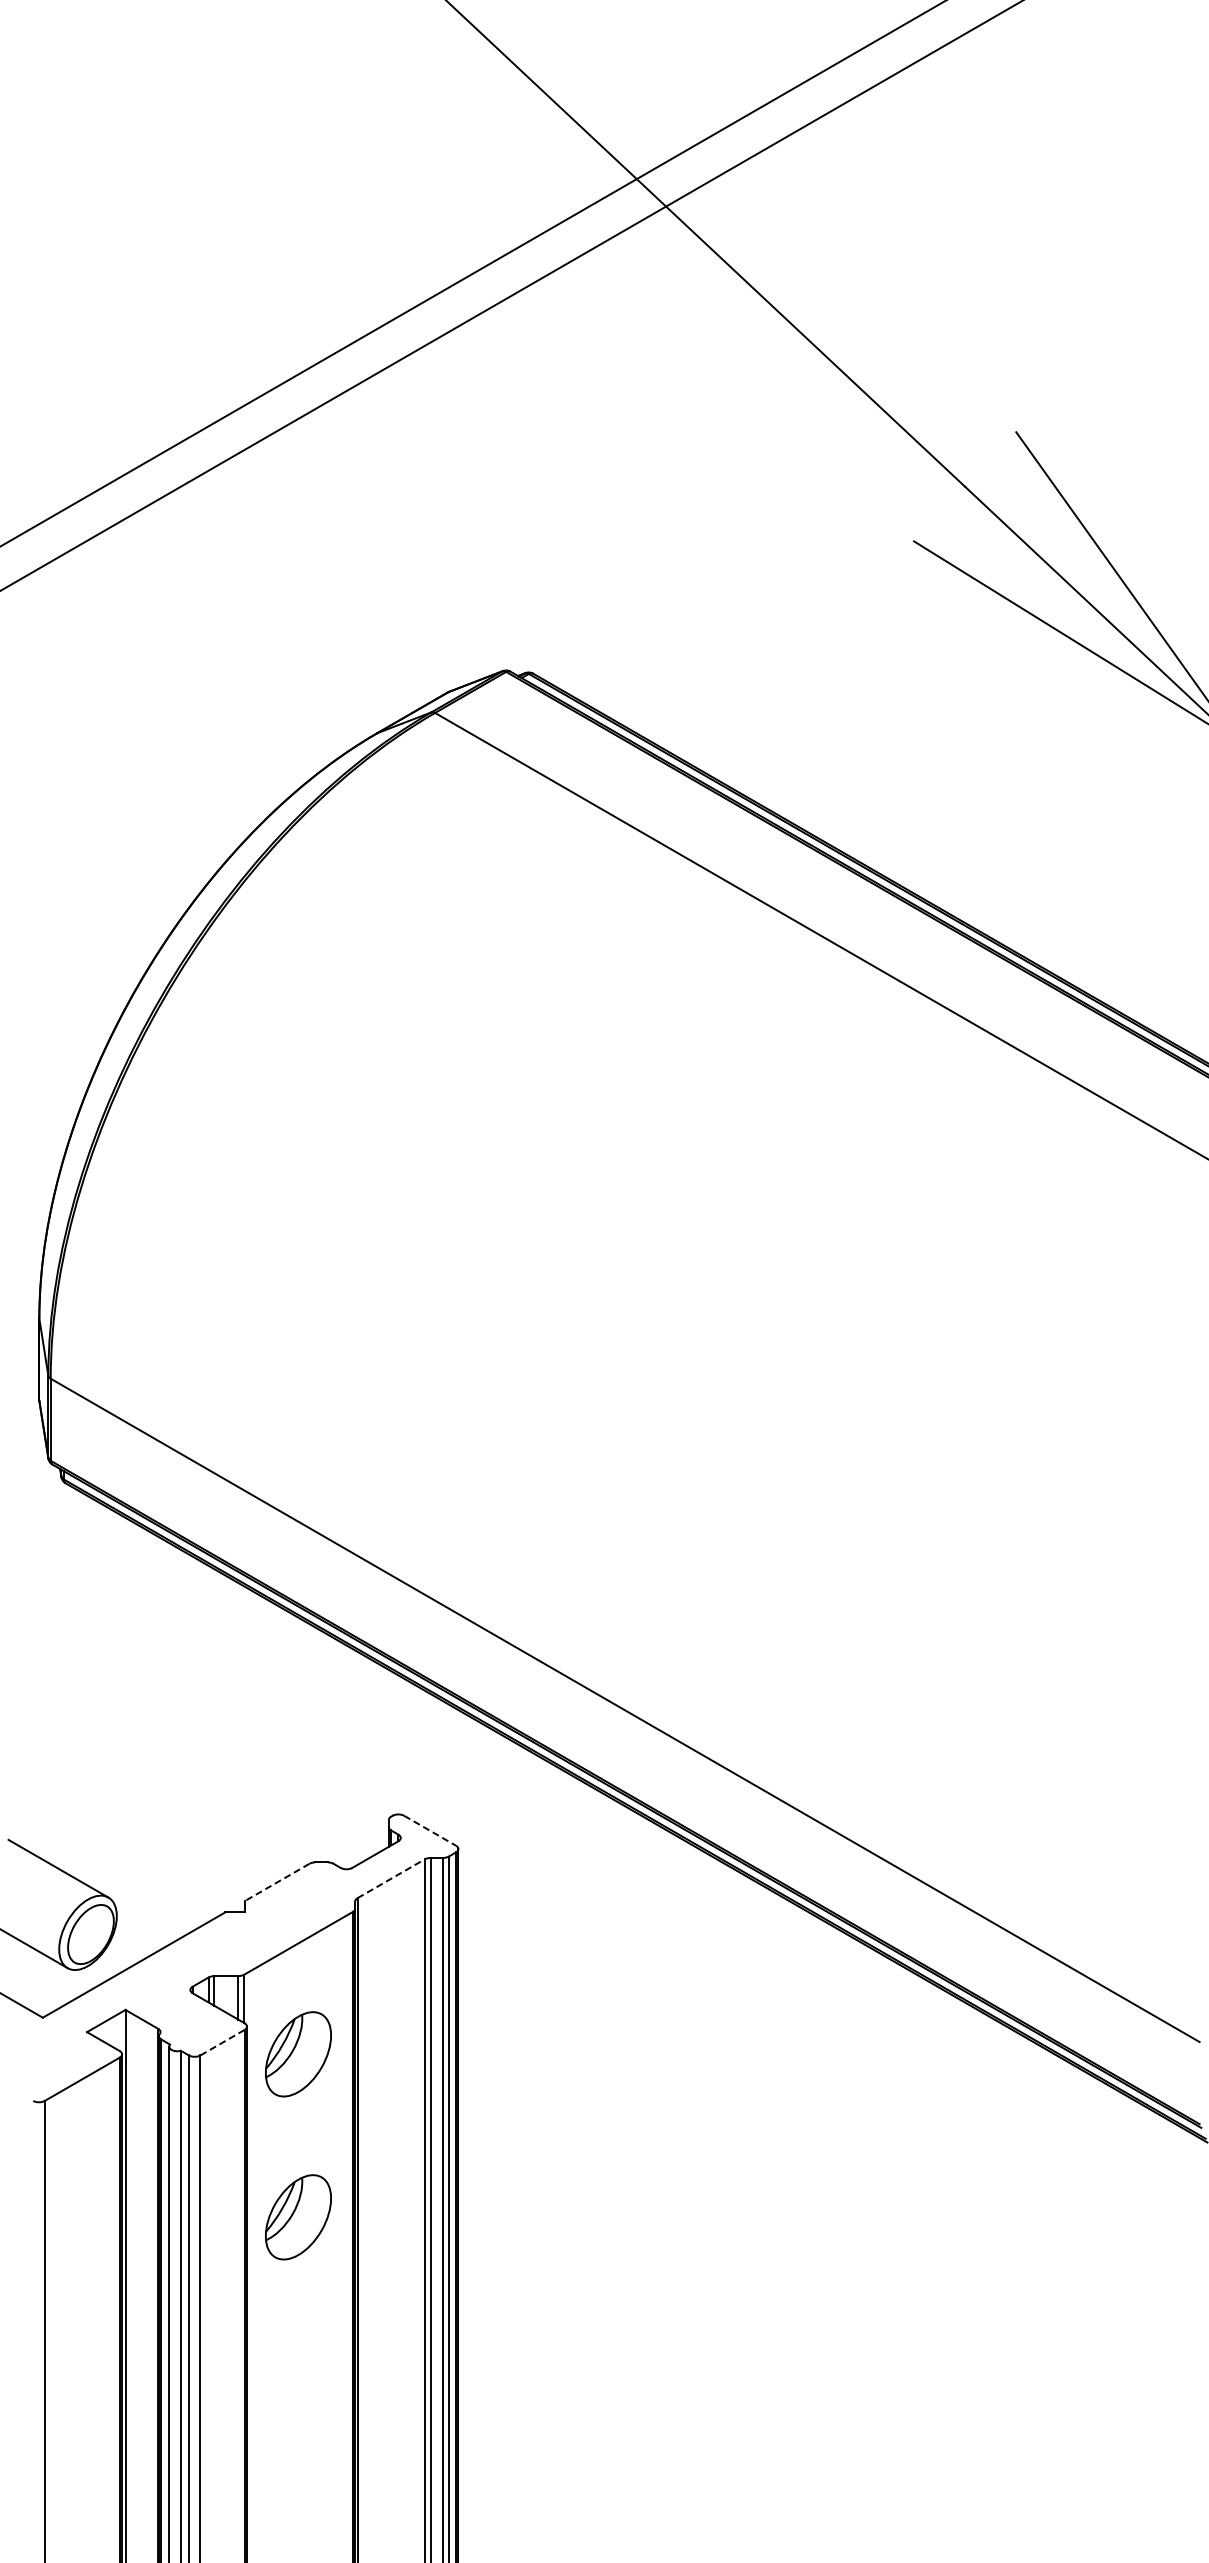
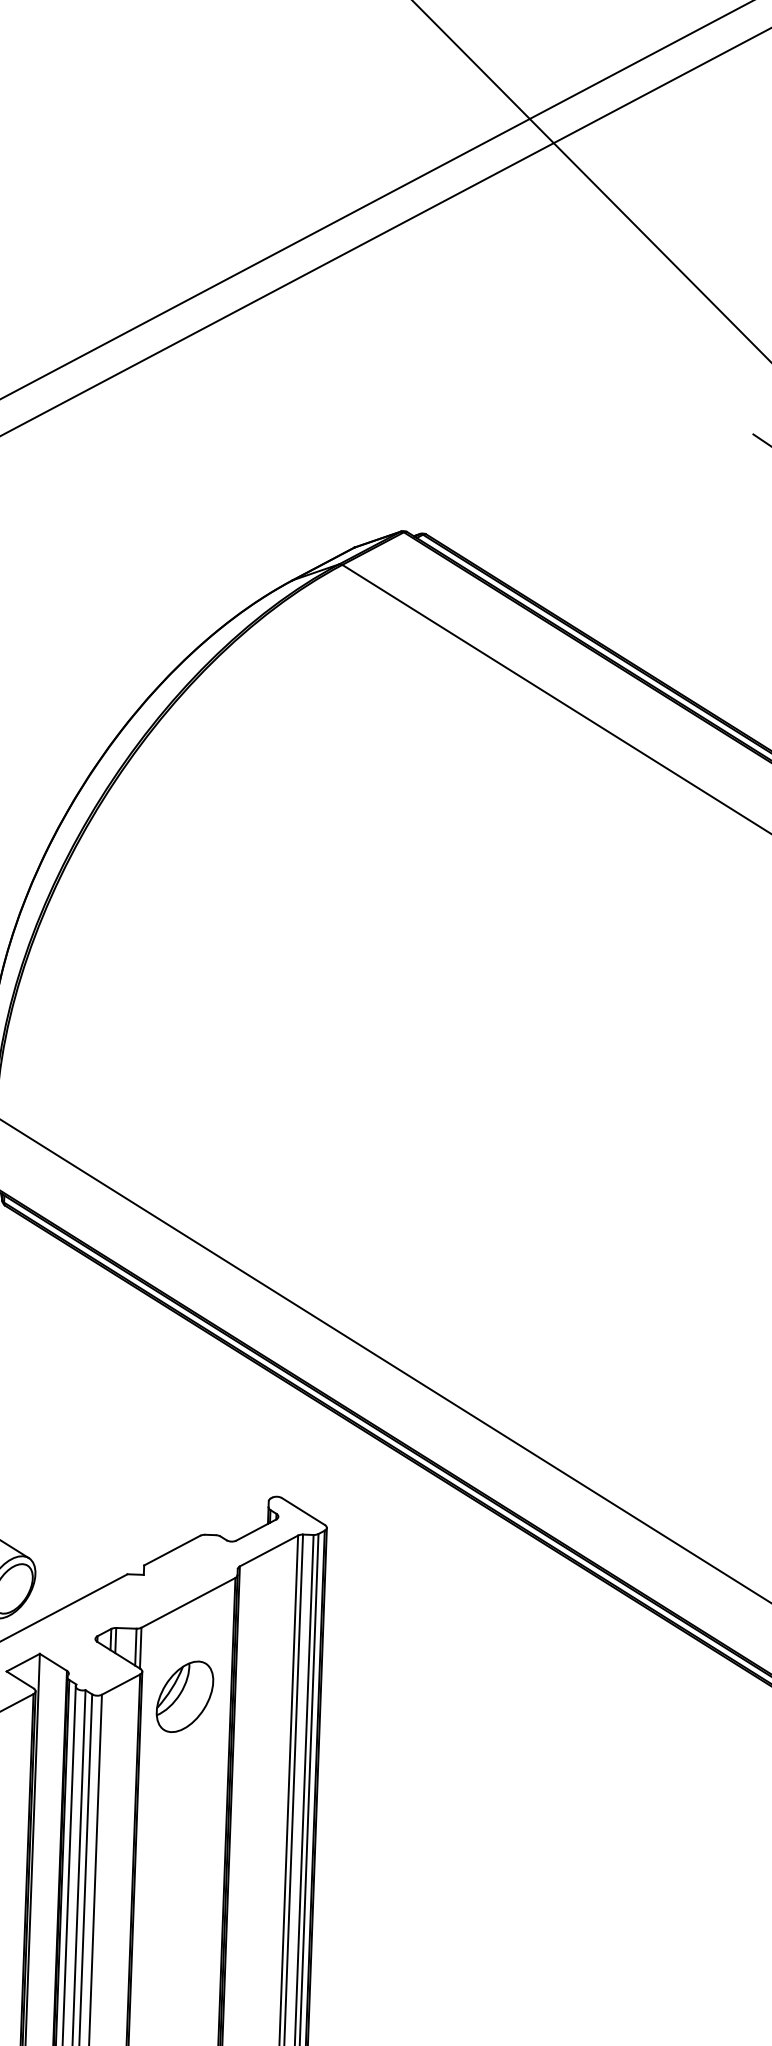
line: (430, 1830) -> (303, 1511), dashed -> solid
line: (391, 1878) -> (269, 1550), dashed -> solid
line: (276, 1882) -> (171, 1550), dashed -> solid
line: (222, 2042) -> (121, 1684), dashed -> solid
part: (298, 2217) -> (179, 1835), removed

